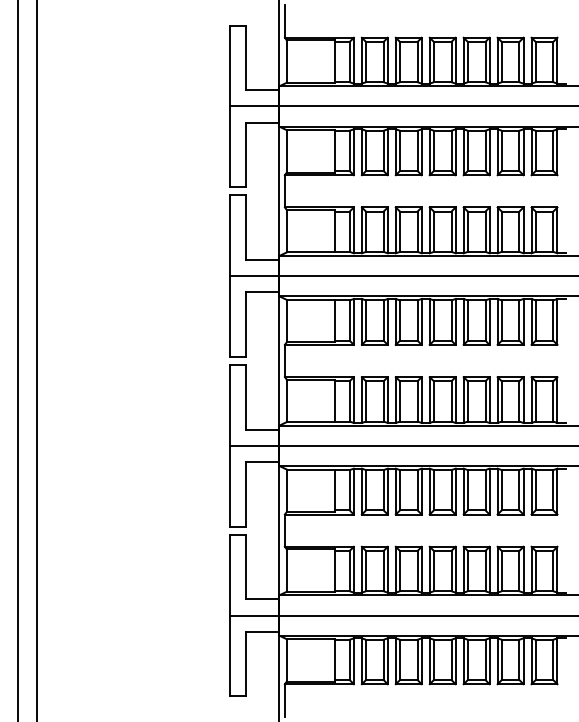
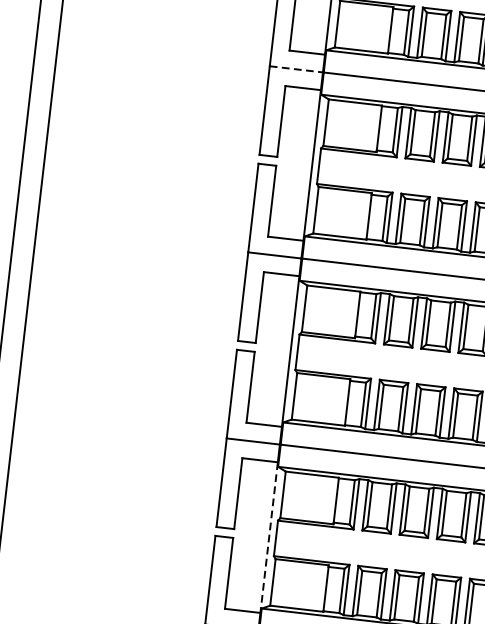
line: (254, 106) -> (296, 69), solid -> dashed
line: (278, 530) -> (268, 537), solid -> dashed

